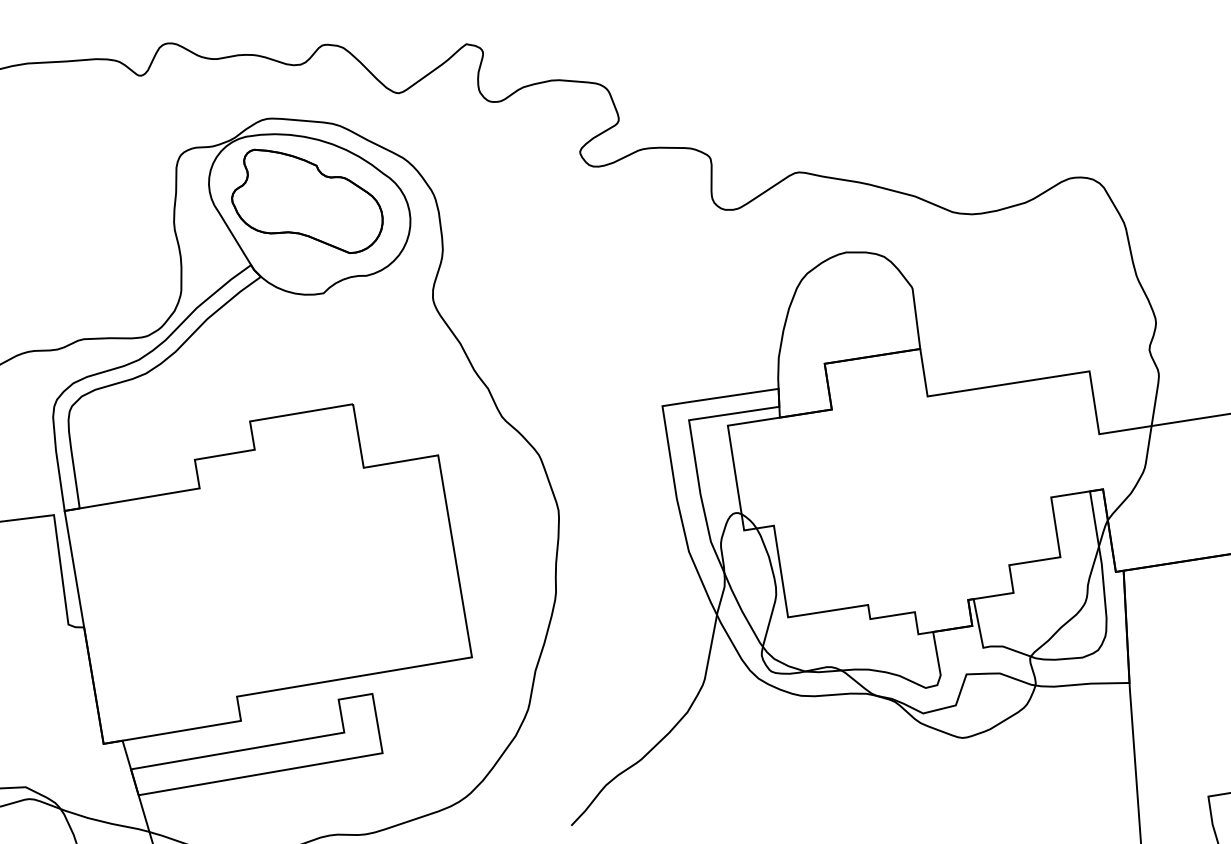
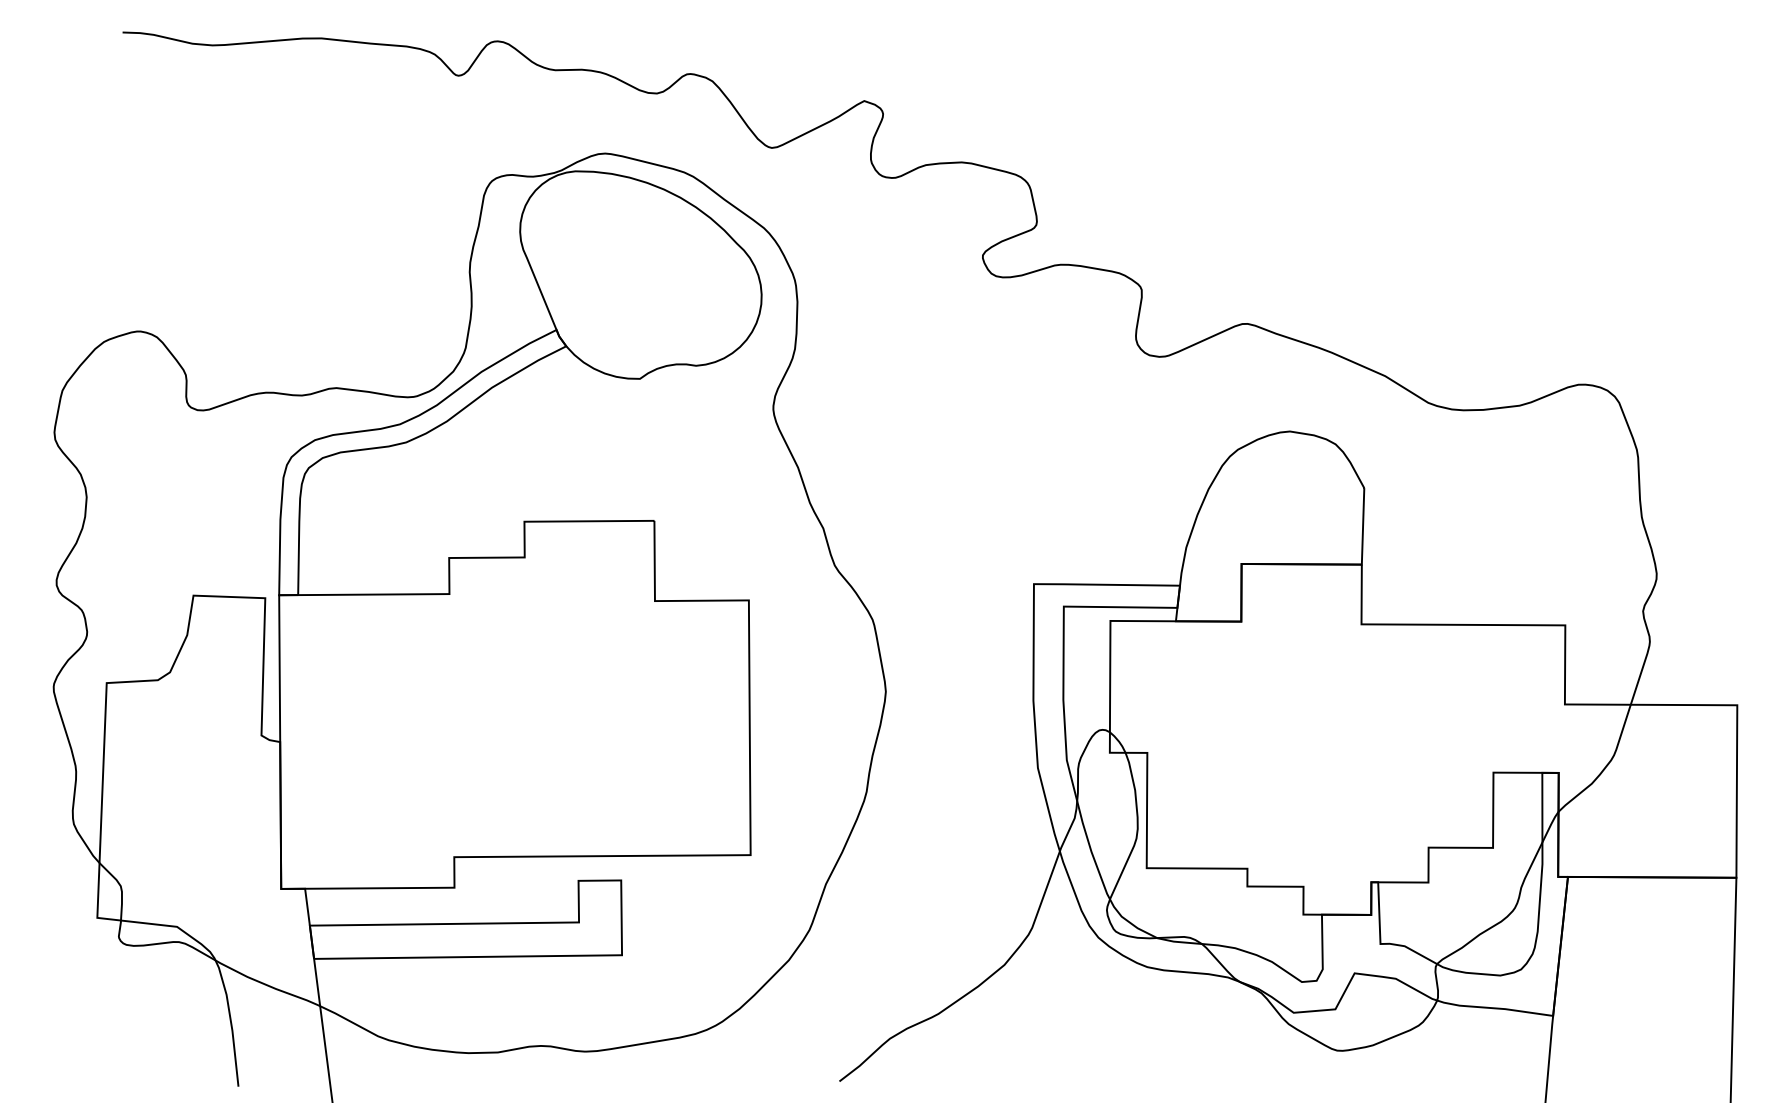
part: (306, 201) -> (636, 262), removed

